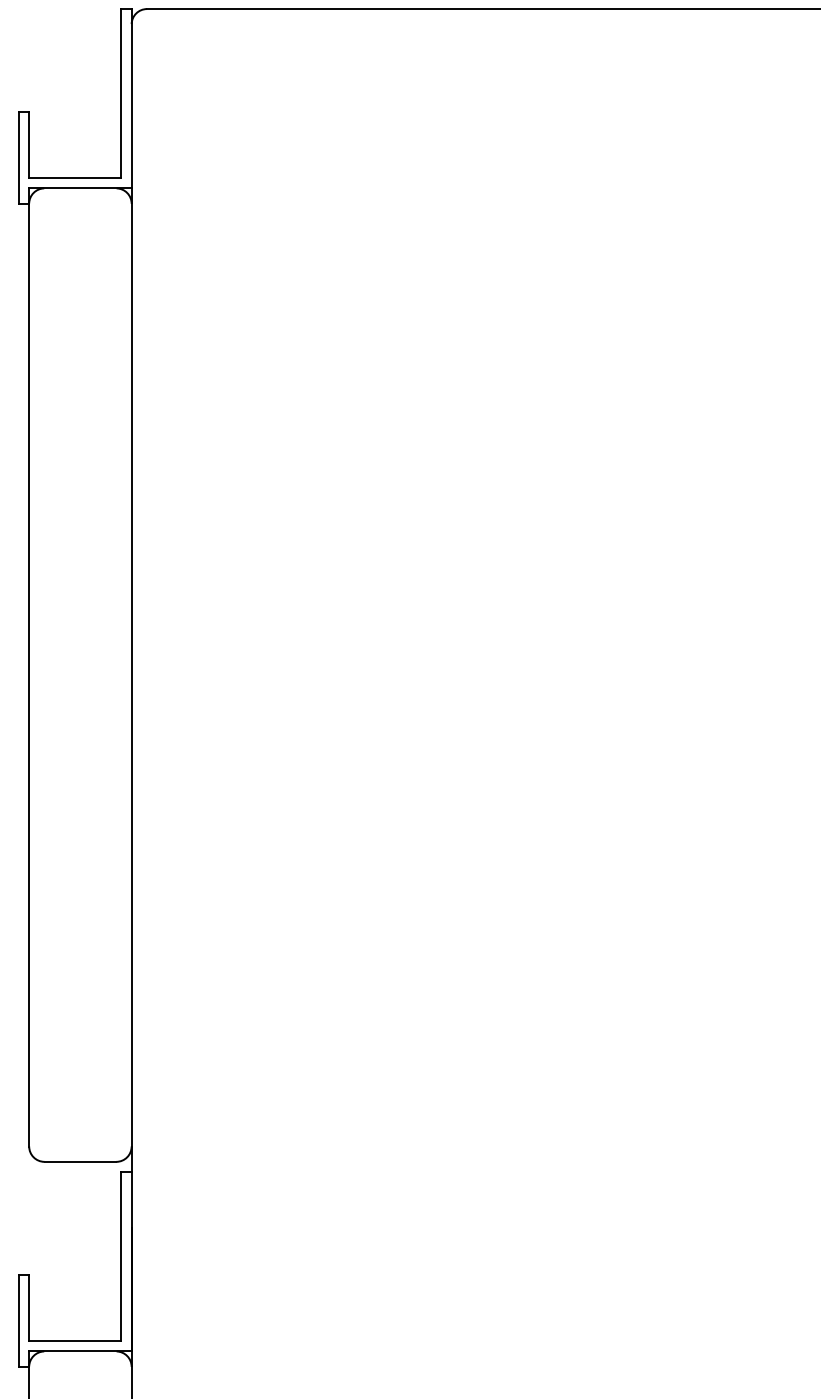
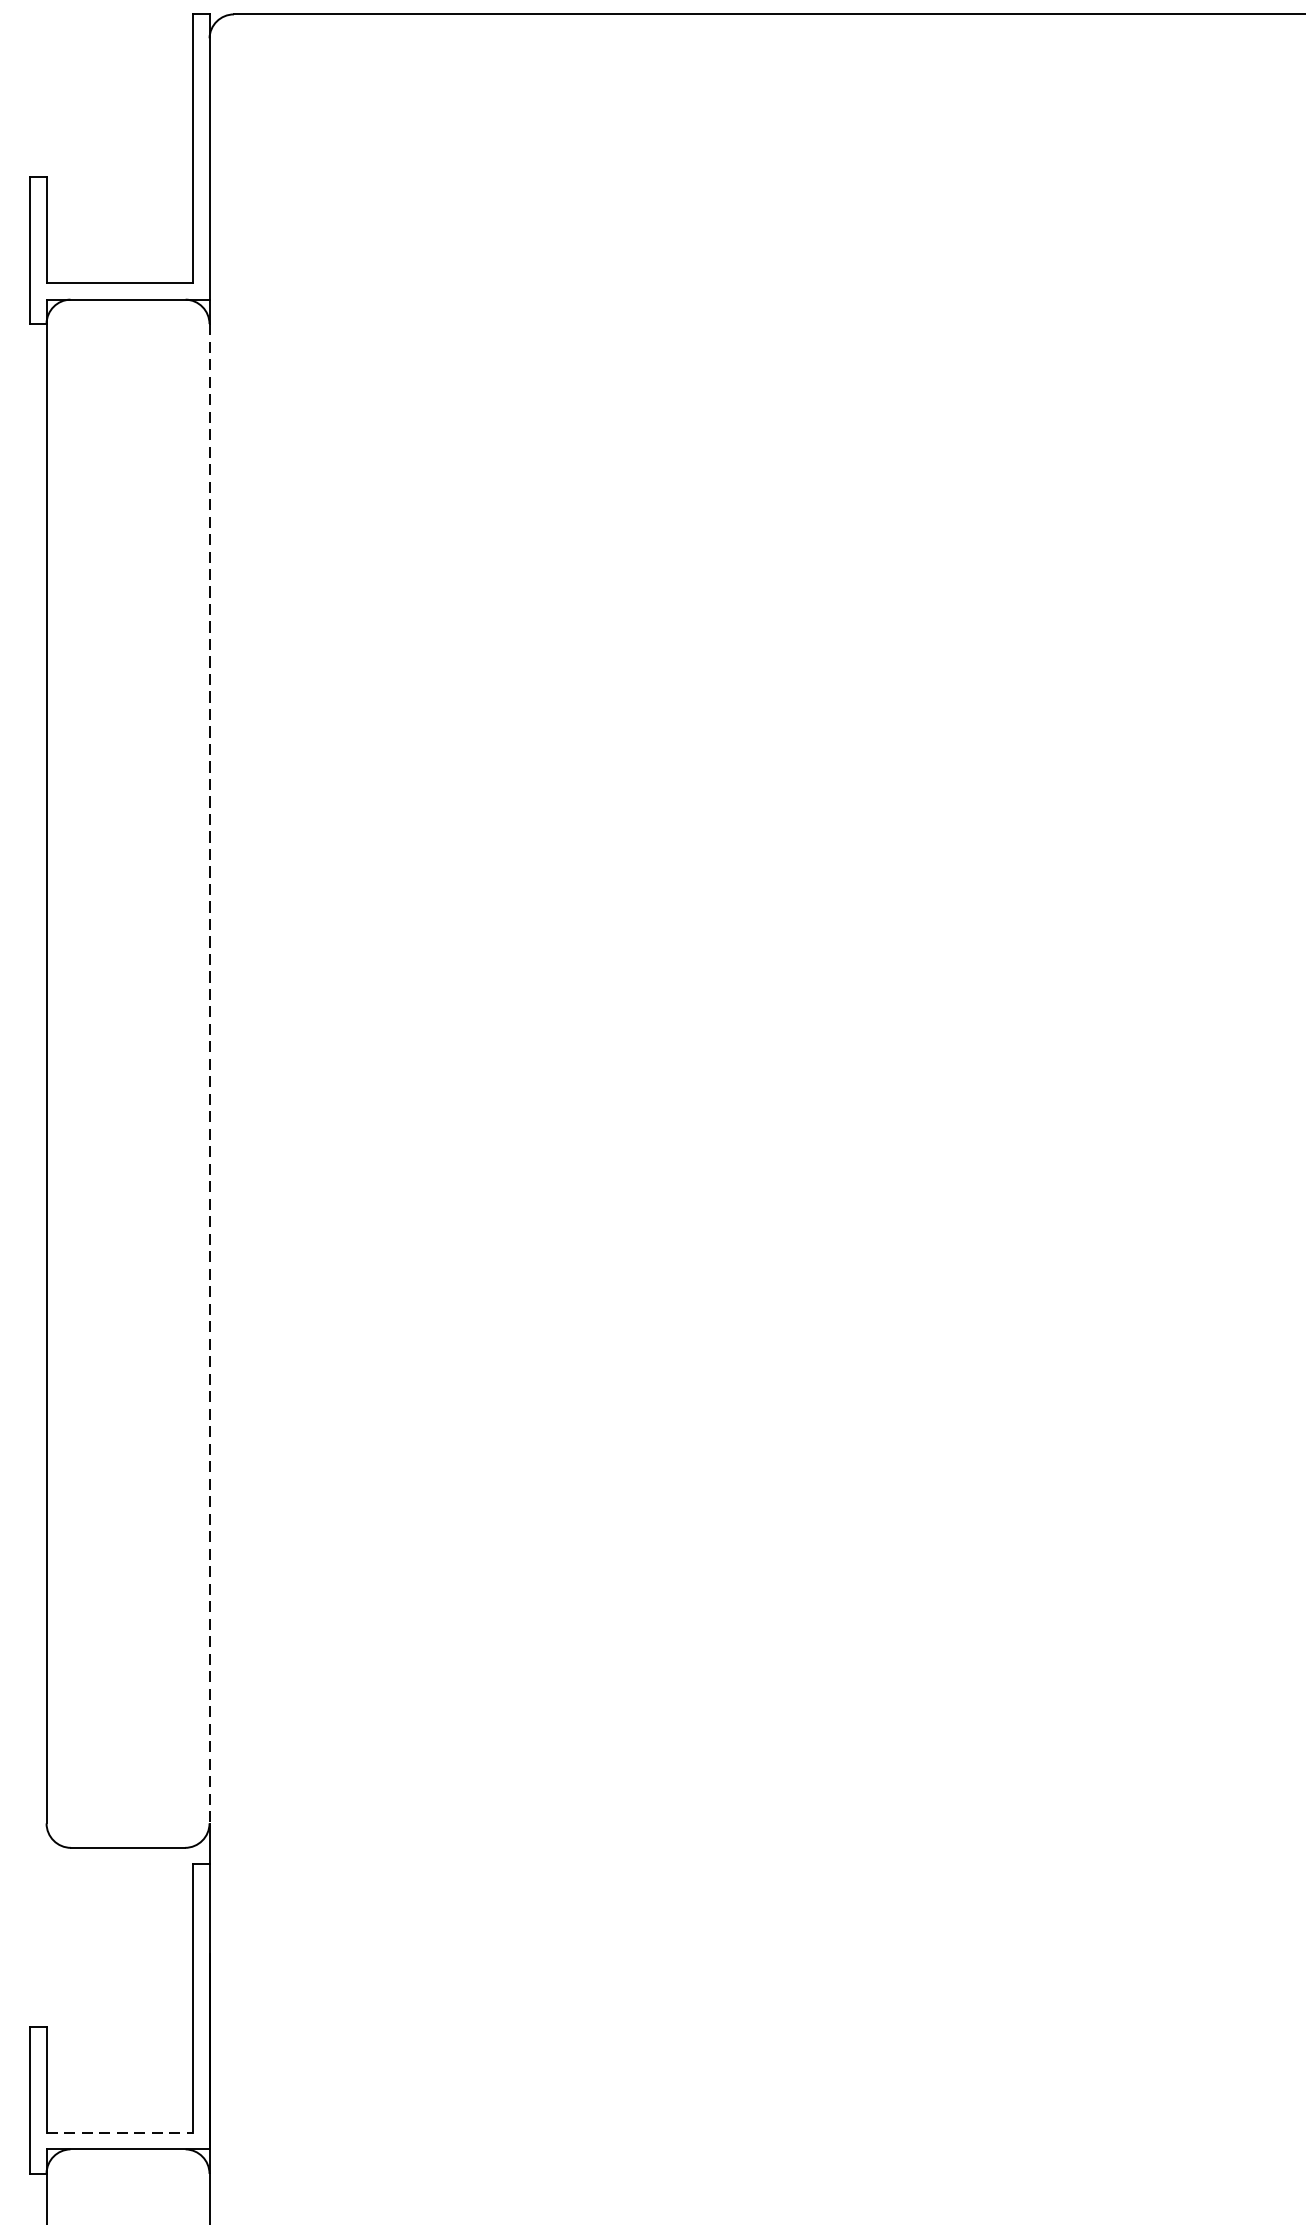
line: (131, 675) -> (209, 1074), solid -> dashed
line: (75, 1341) -> (120, 2133), solid -> dashed

